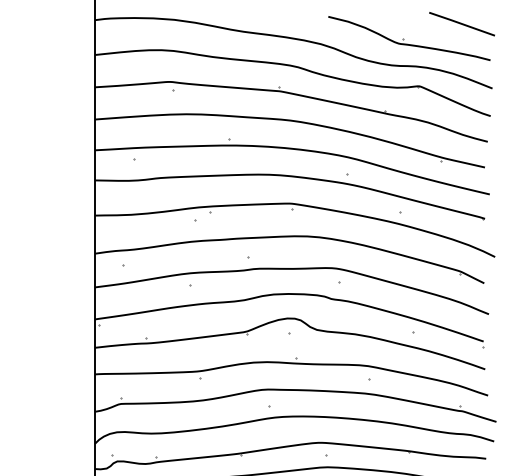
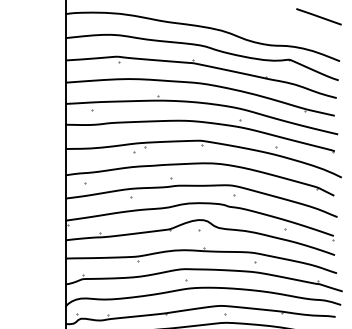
part: (409, 38) -> (282, 26), removed

